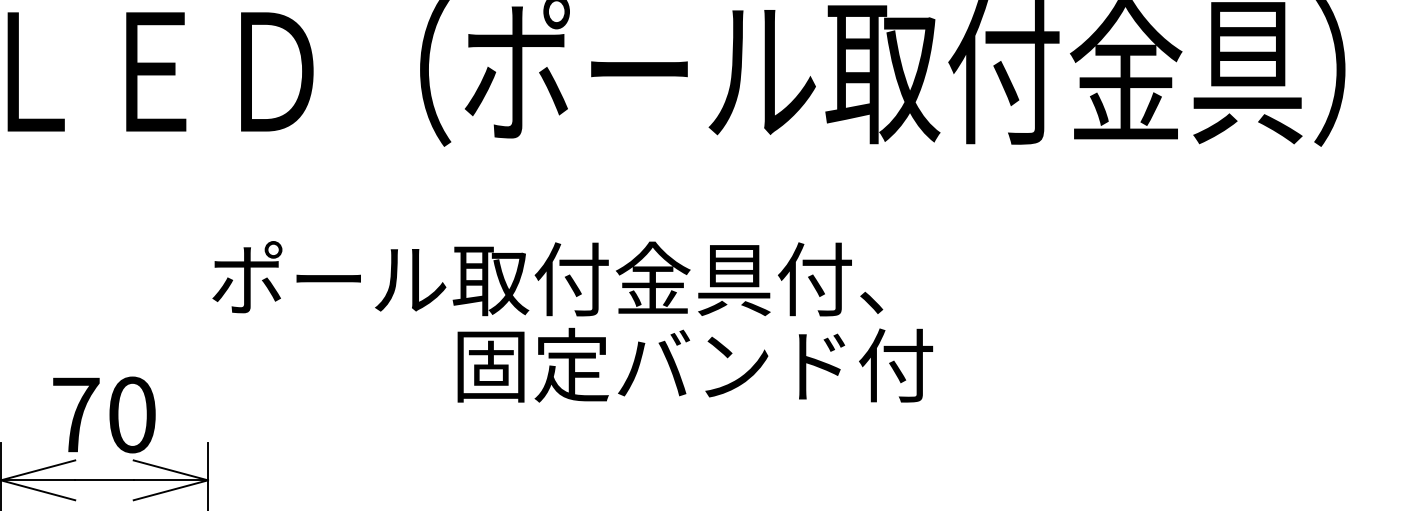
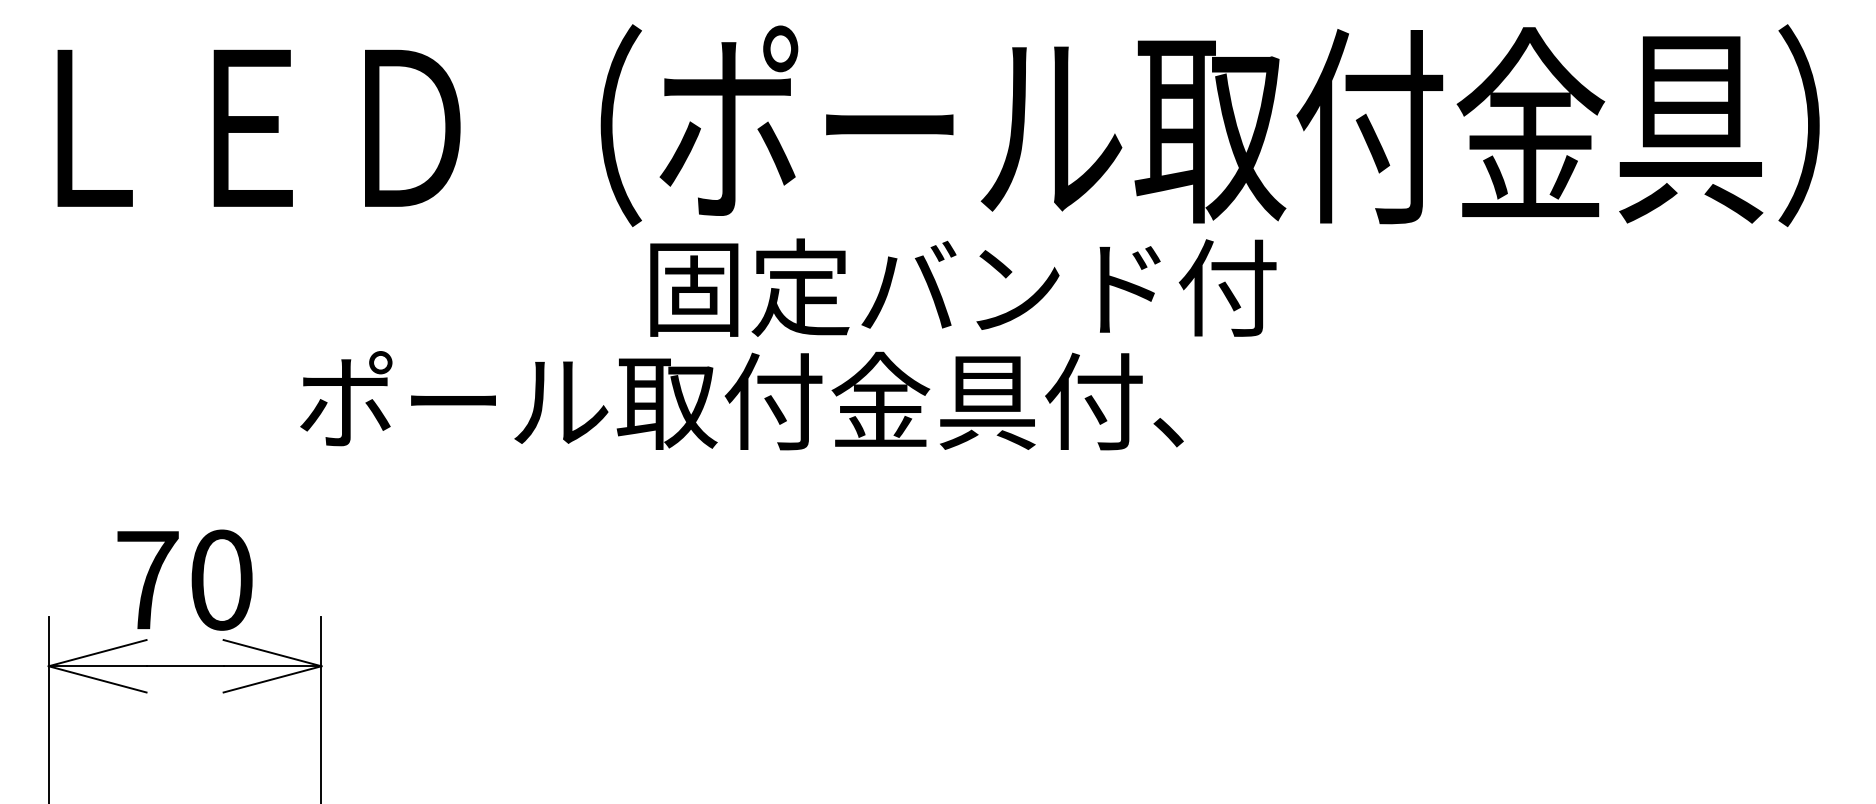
text: (547, 278) -> (741, 400), moved
text: (695, 365) -> (963, 287), moved

